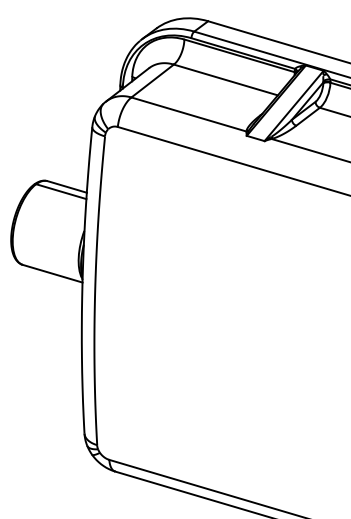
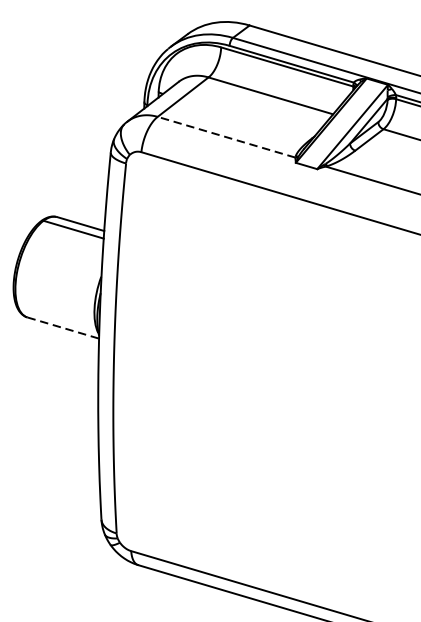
line: (188, 114) -> (226, 137), solid -> dashed
line: (53, 273) -> (64, 327), solid -> dashed

